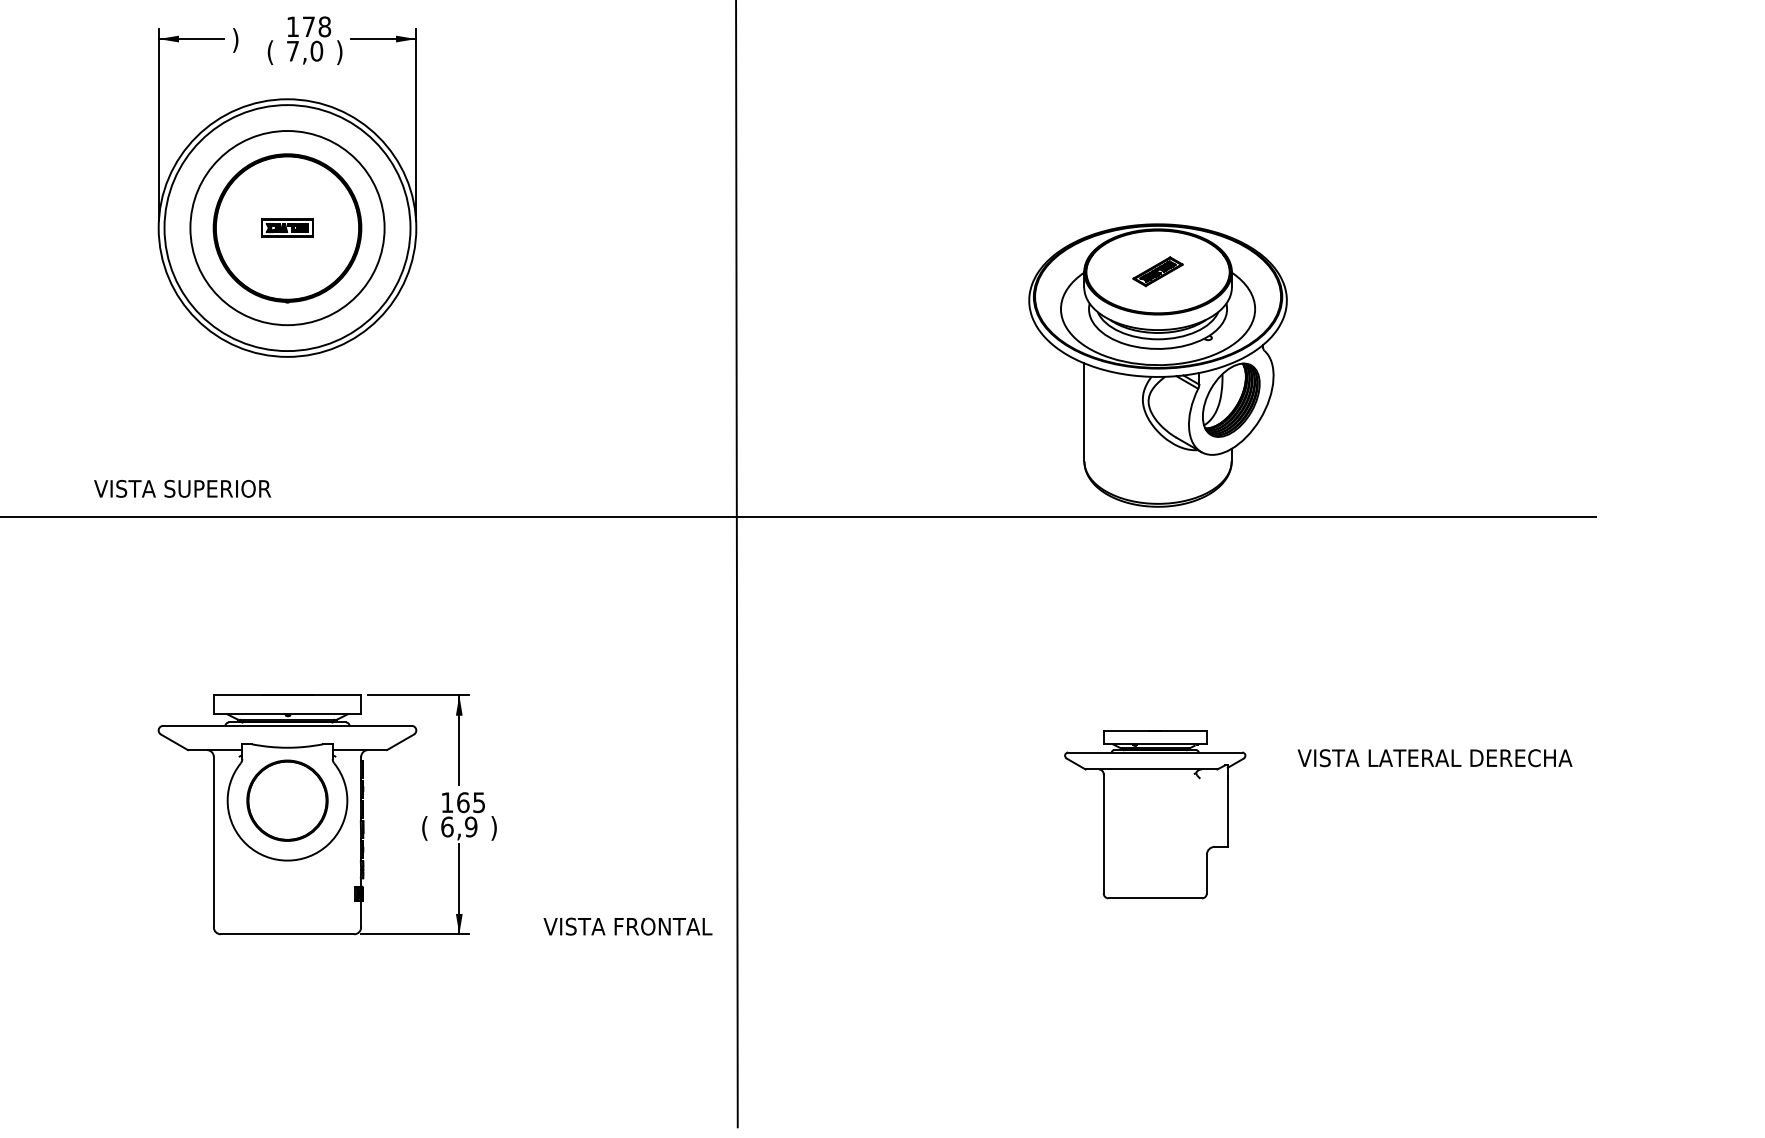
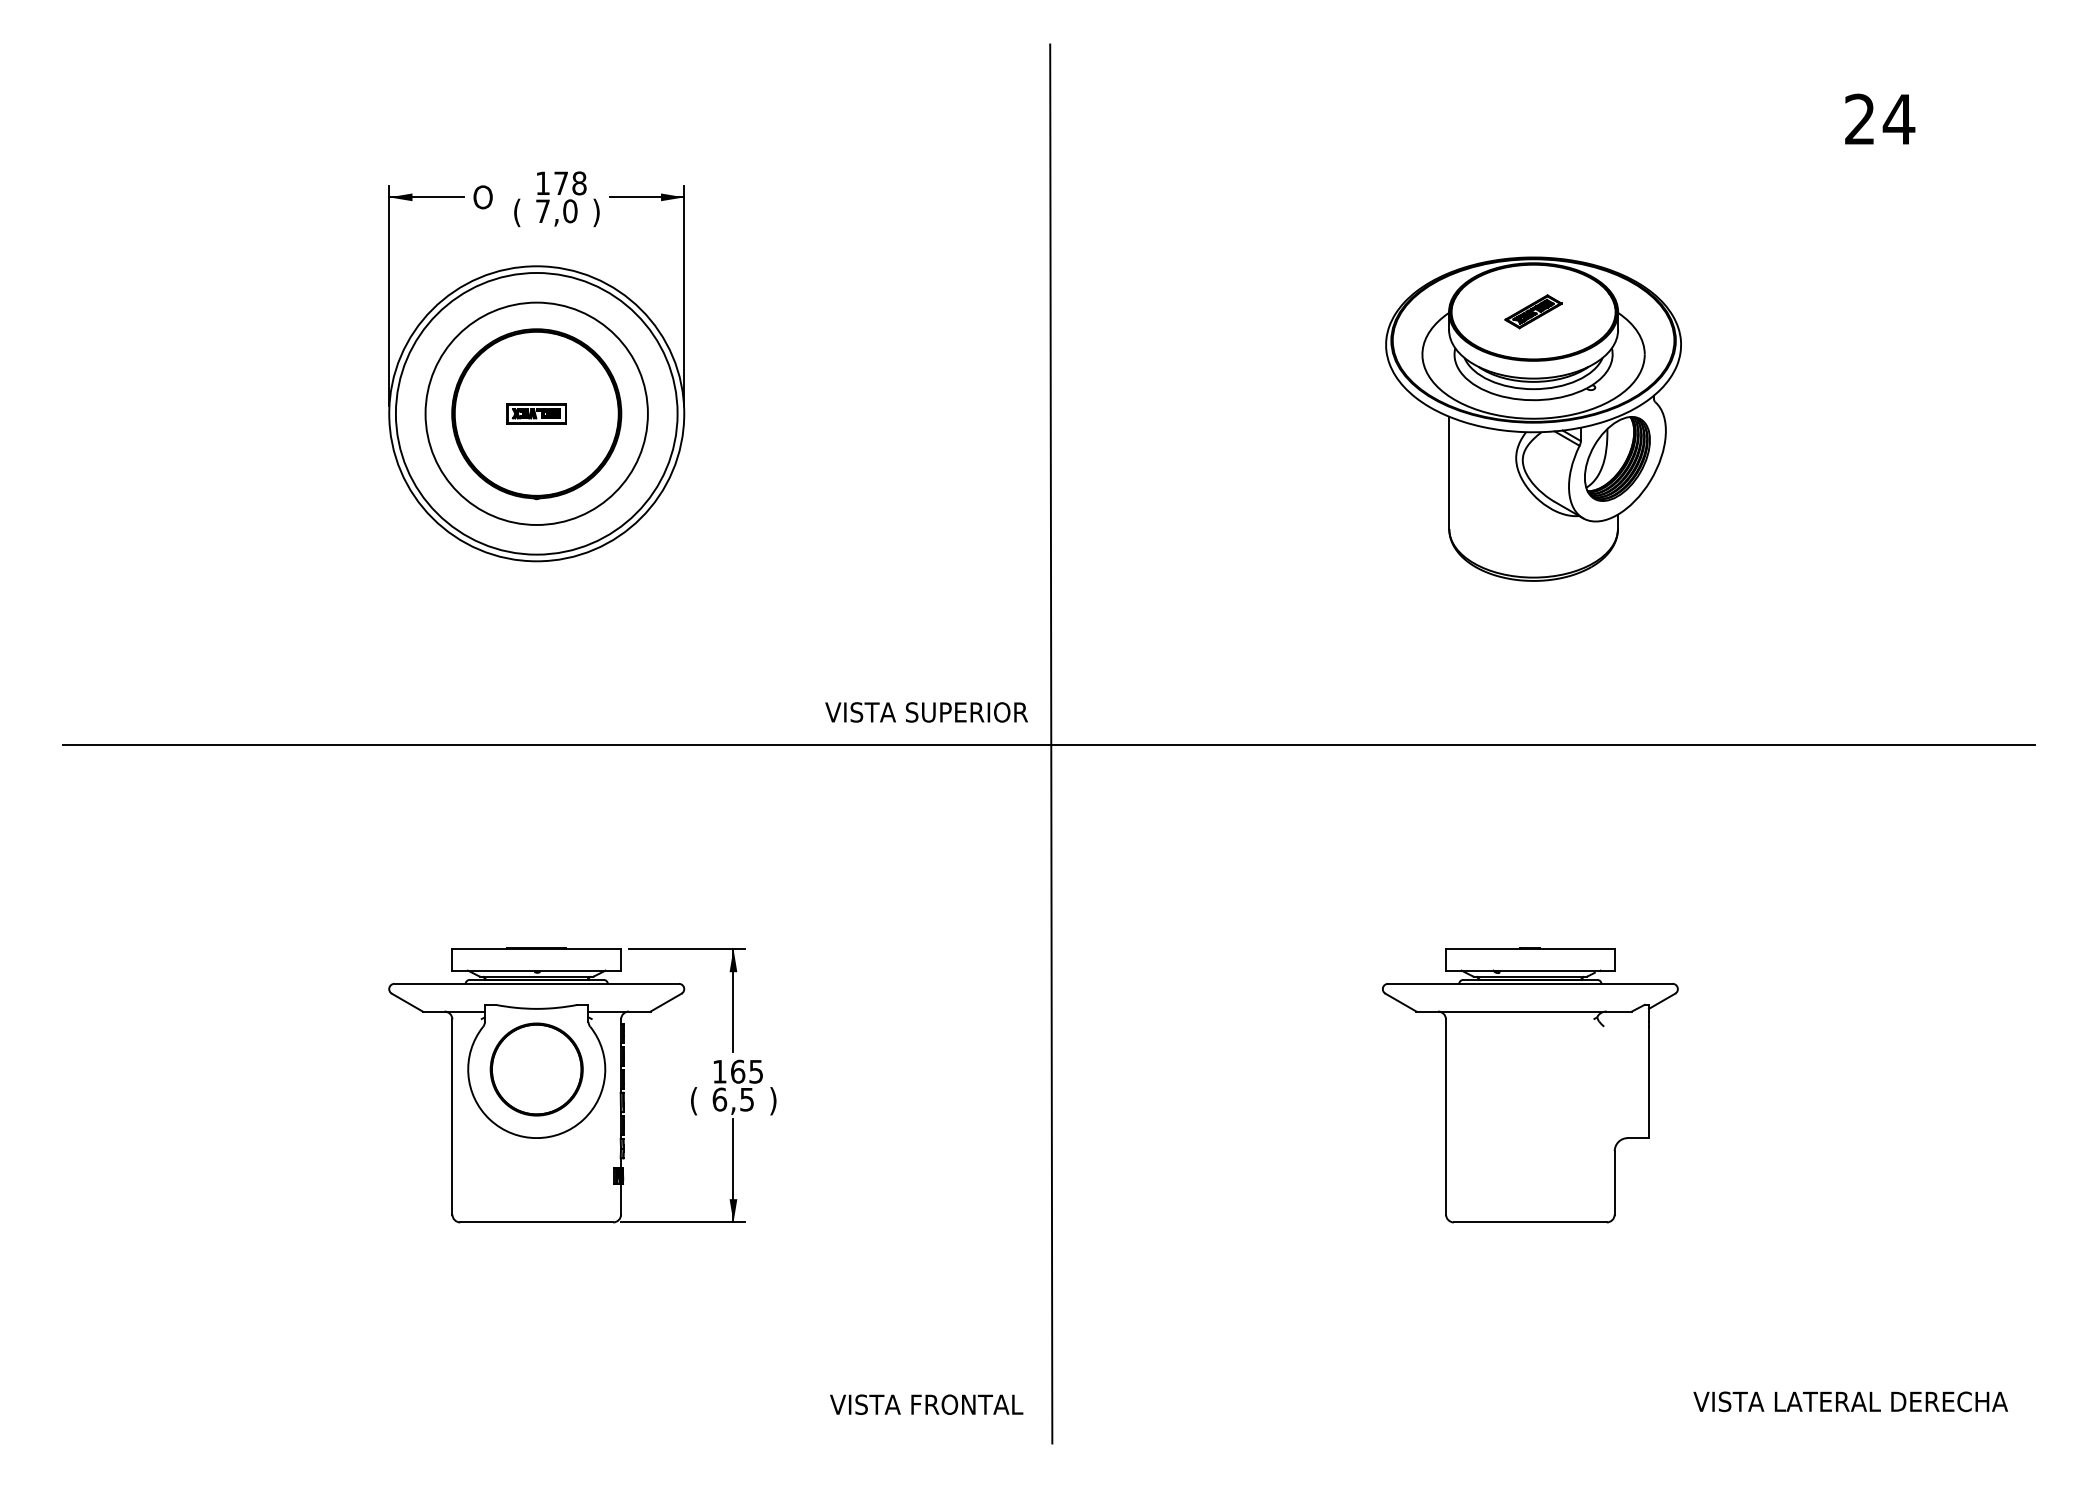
text: (240, 40) -> (482, 198), ) -> O
part: (1157, 364) -> (1533, 418), moved
text: (182, 488) -> (926, 712), moved
text: (1434, 757) -> (1850, 1401), moved
part: (1155, 814) -> (1530, 1085), size x1.43
text: (471, 826) -> (747, 1099), 6,9 -> 6,5
text: (627, 926) -> (926, 1404), moved

